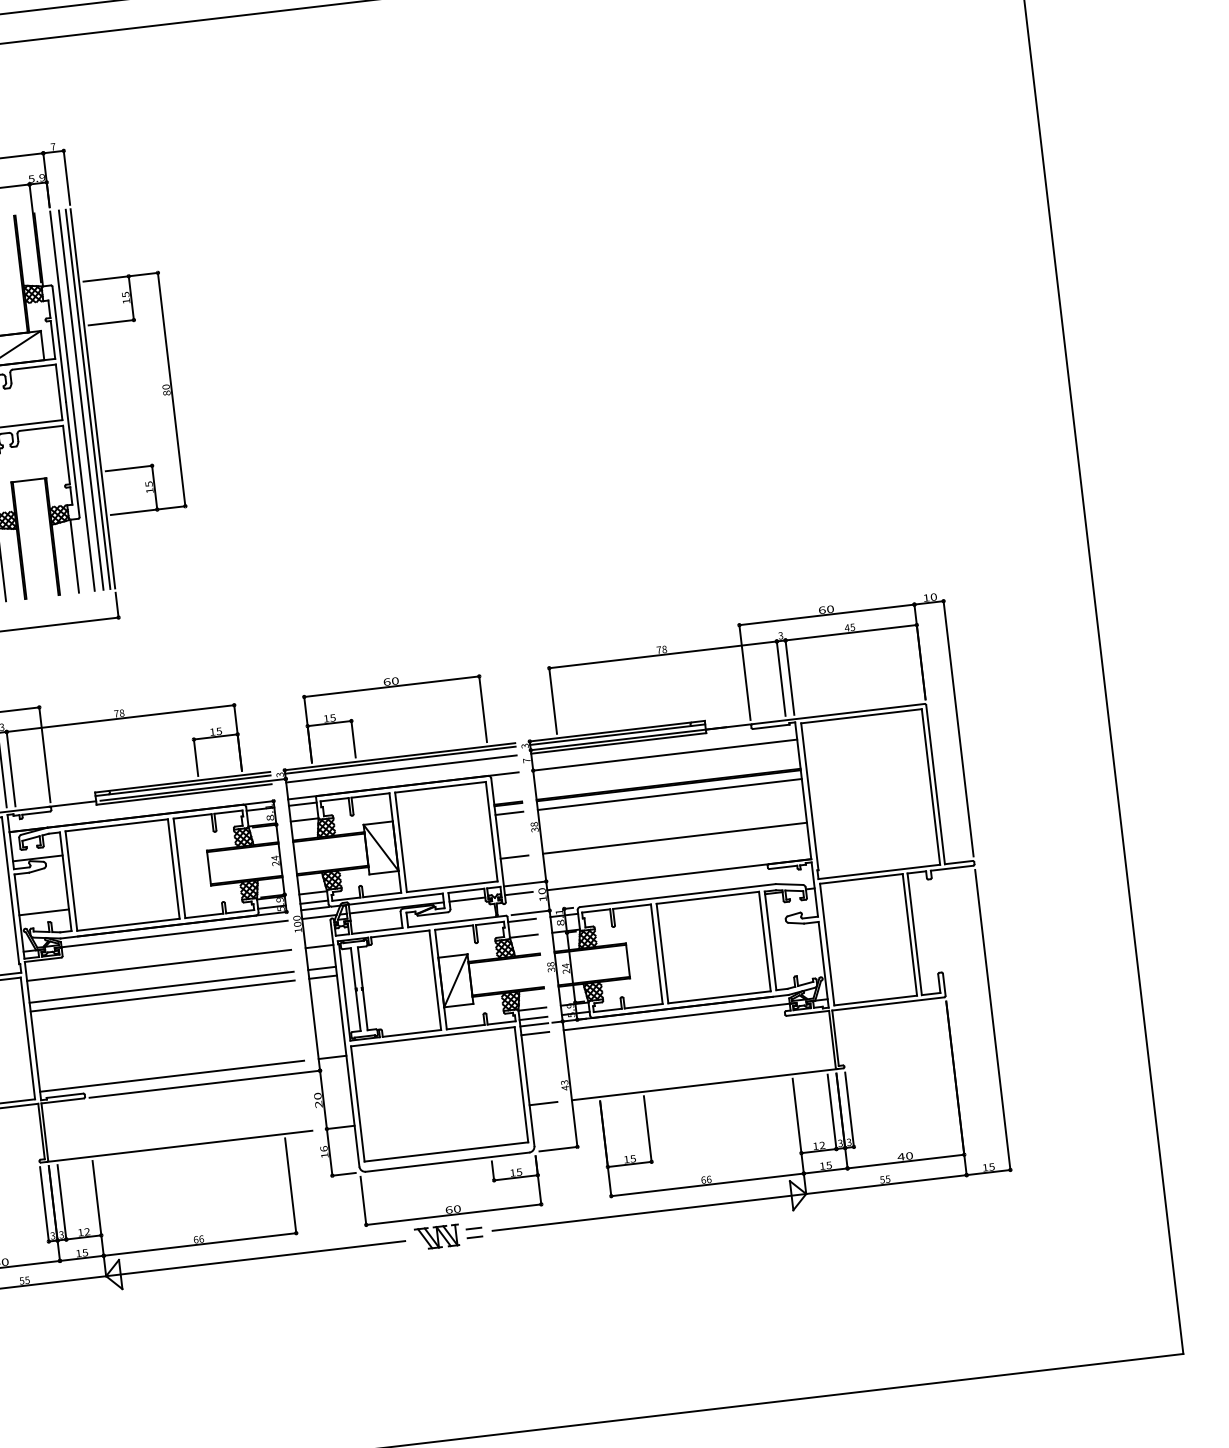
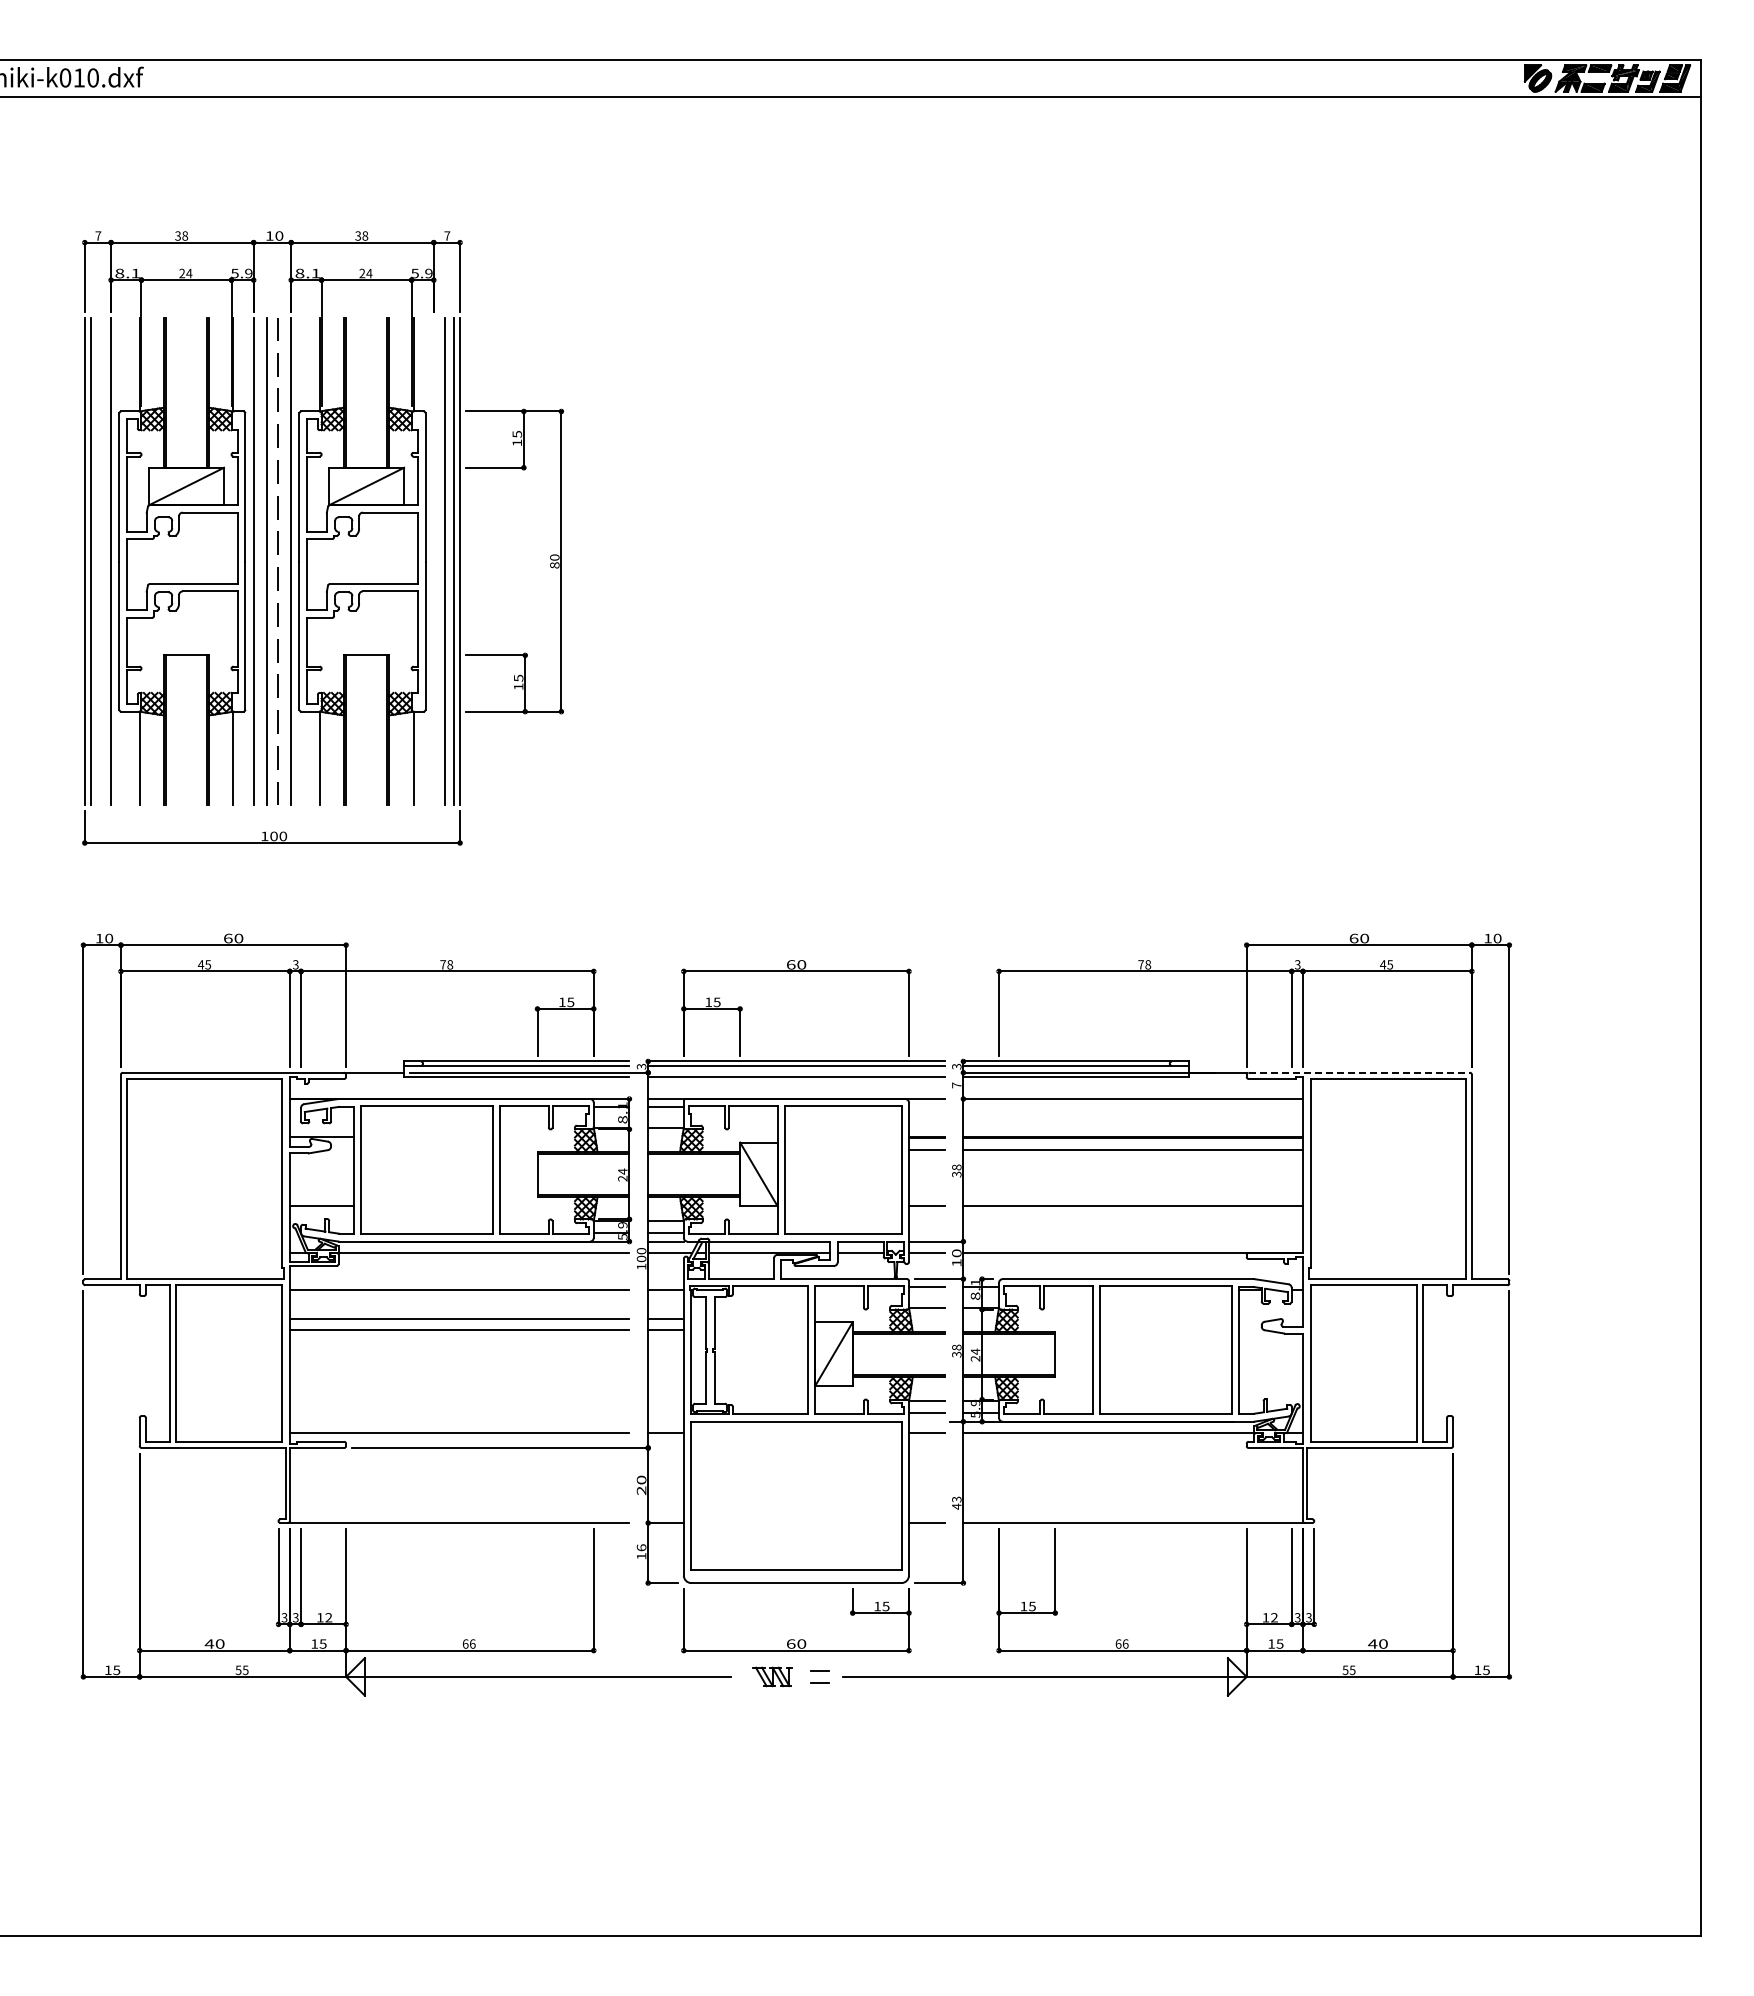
line: (72, 401) -> (433, 561), removed
line: (838, 713) -> (1359, 1072), solid -> dashed
line: (533, 1024) -> (926, 1421), removed
part: (437, 1236) -> (772, 1676), size x0.7

